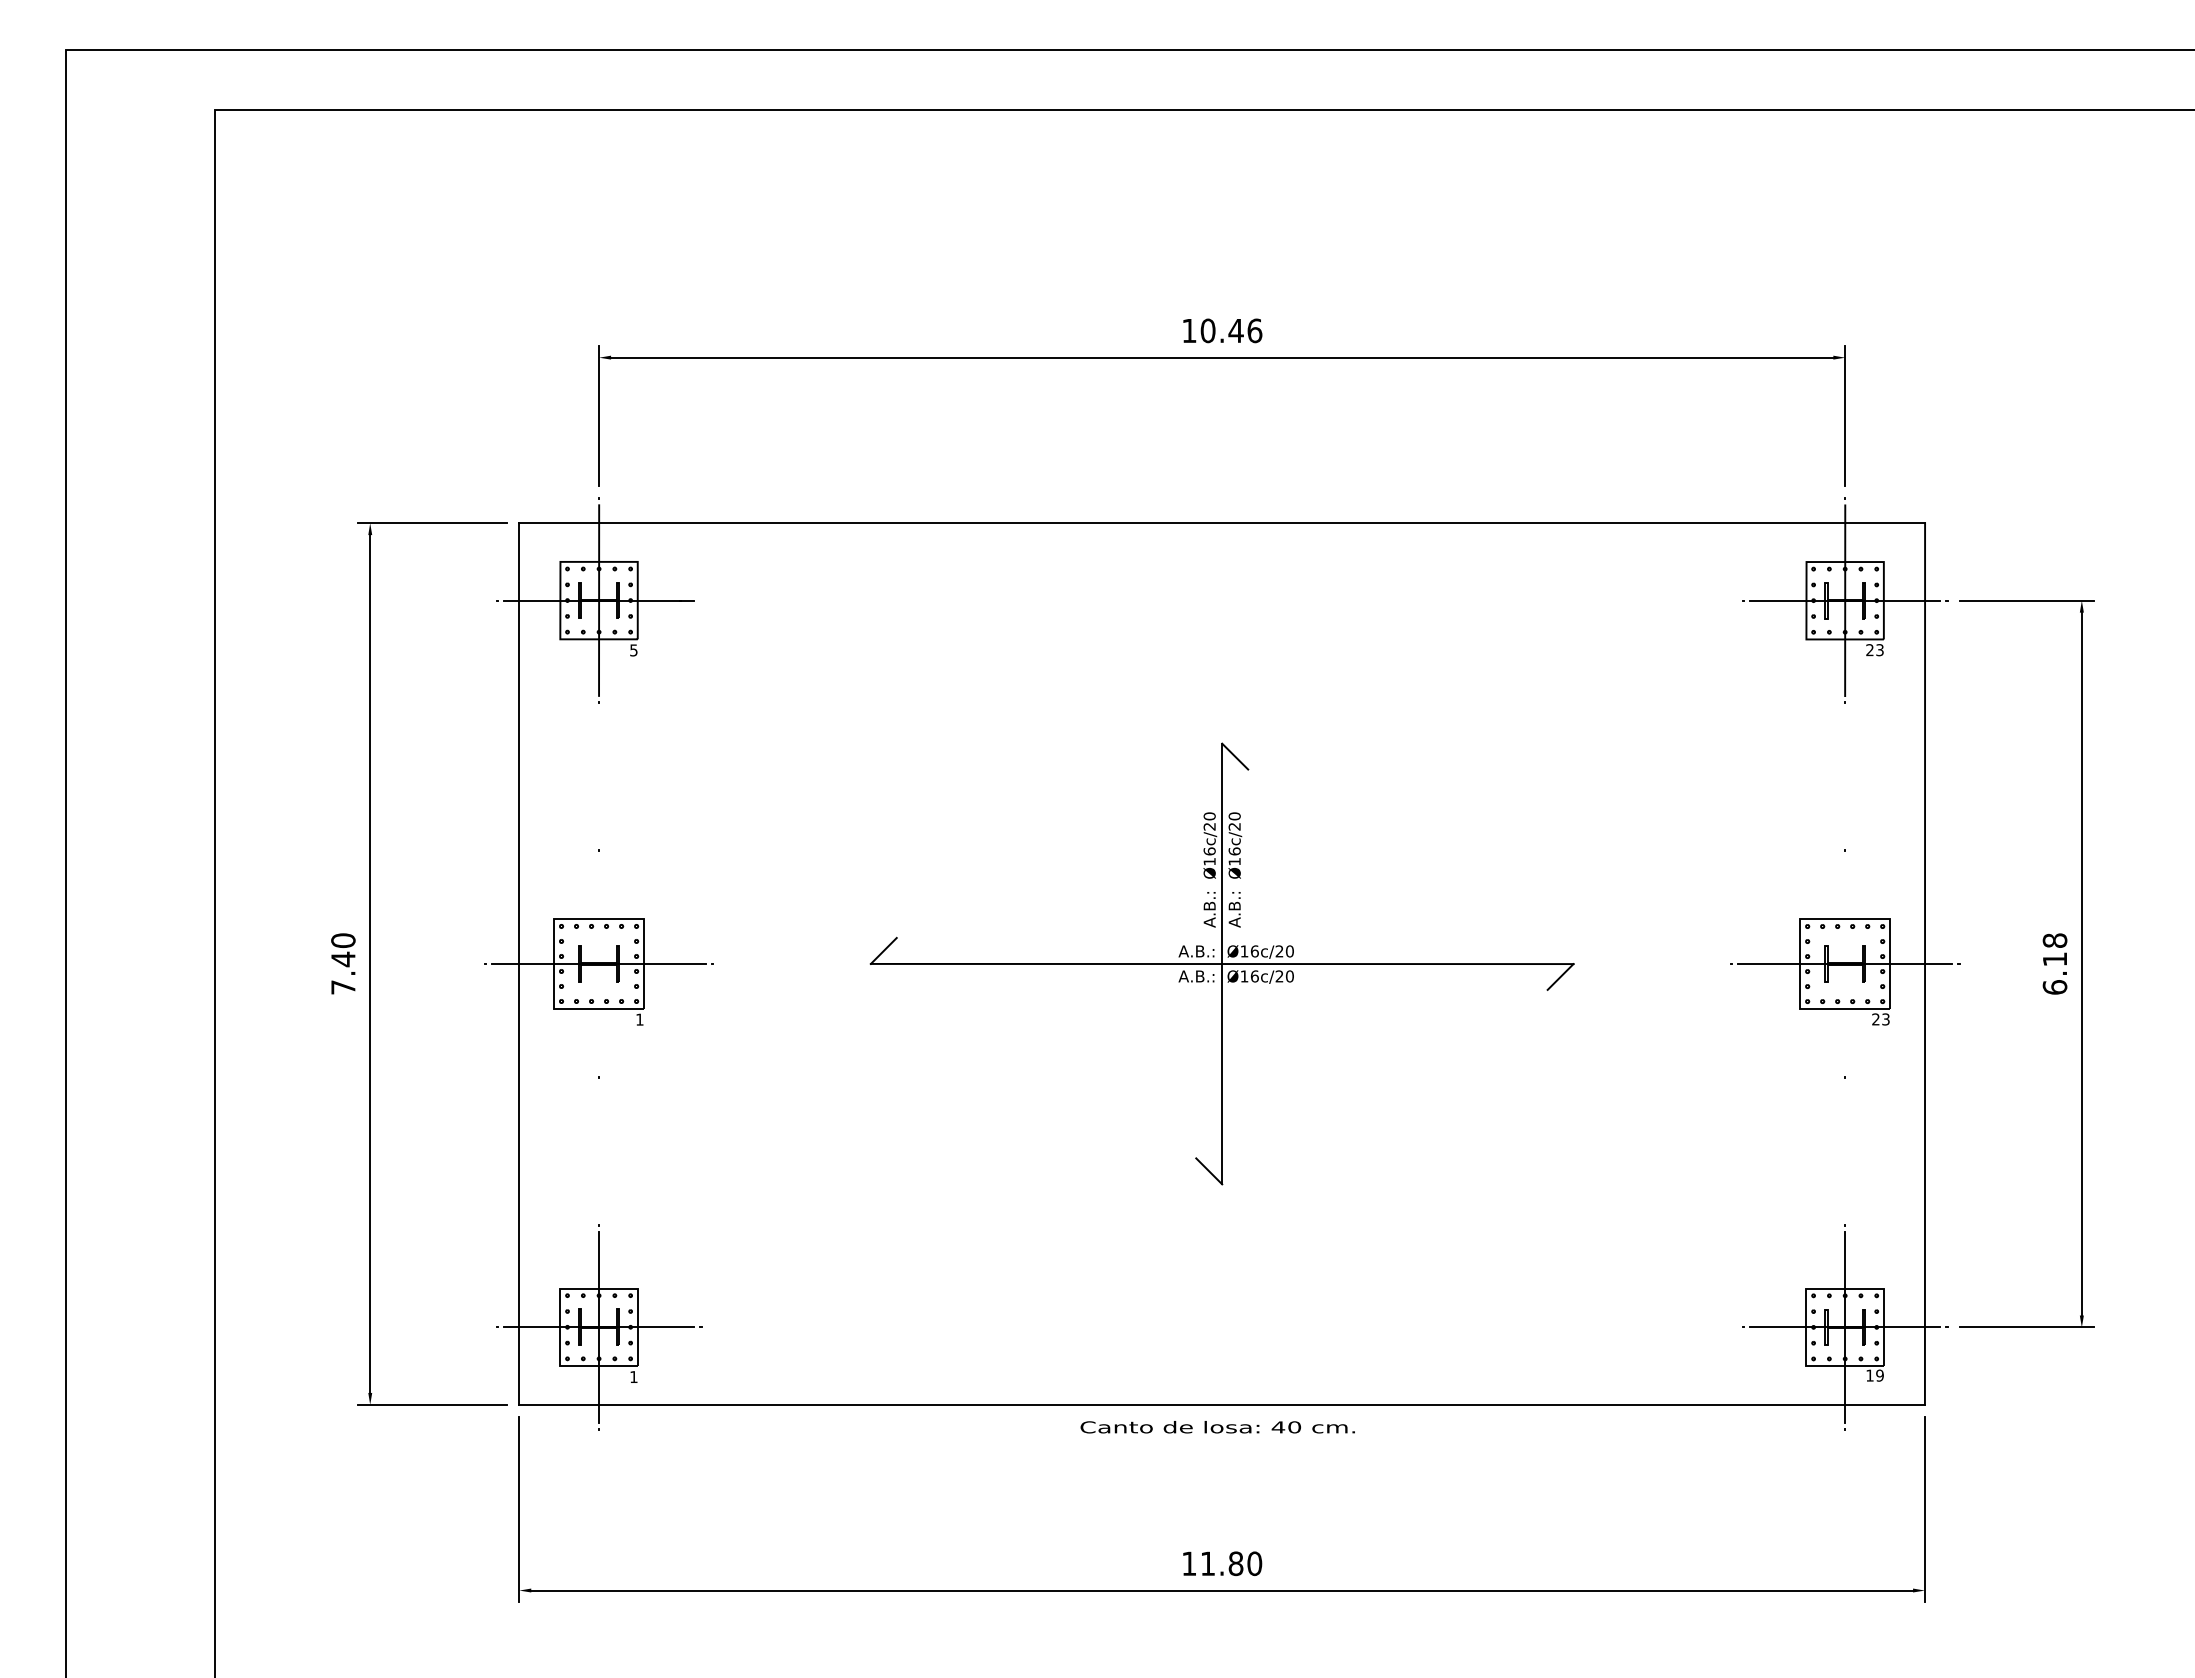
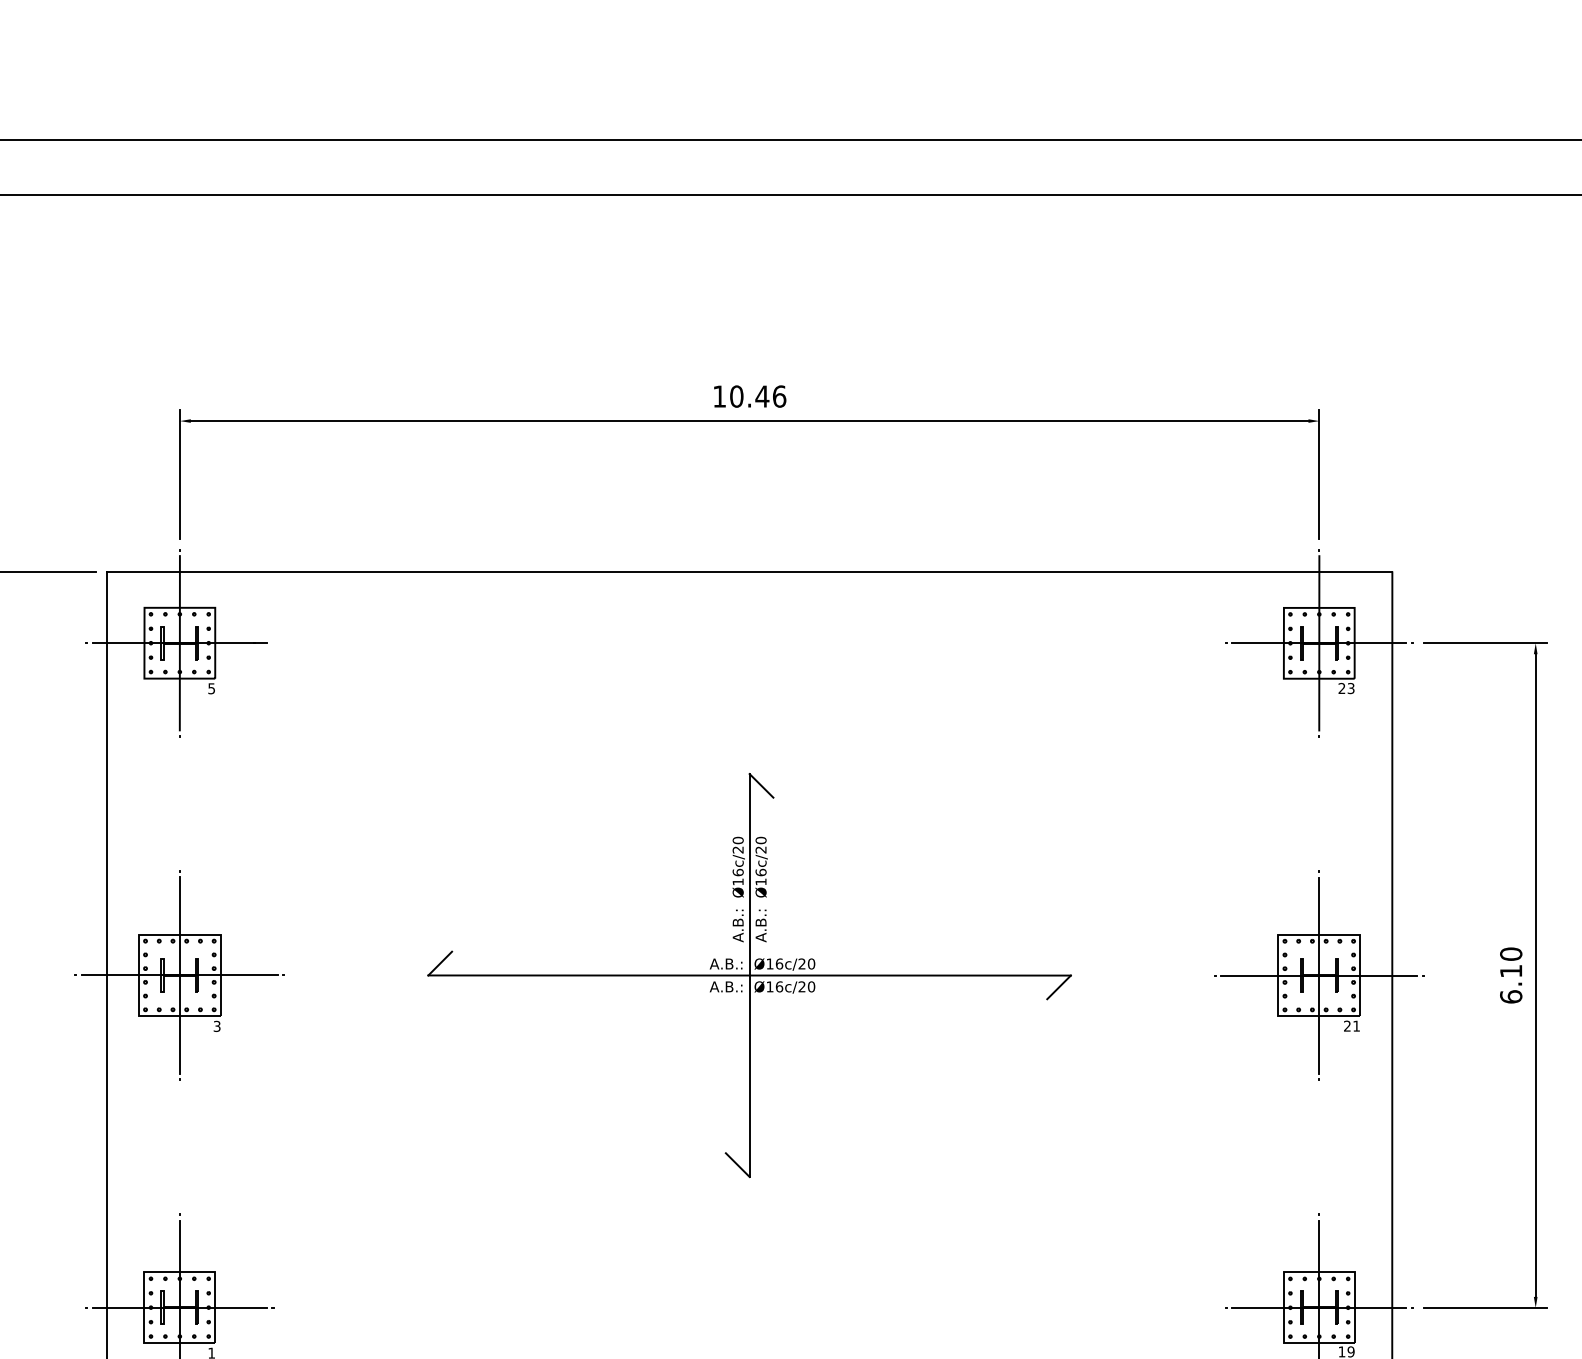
text: (2055, 940) -> (1511, 954), 6.18 -> 6.10
line: (599, 963) -> (180, 975), added
line: (1845, 963) -> (1319, 975), added
text: (639, 1019) -> (216, 1026), 1 -> 3
text: (1885, 1019) -> (1356, 1026), 23 -> 21

